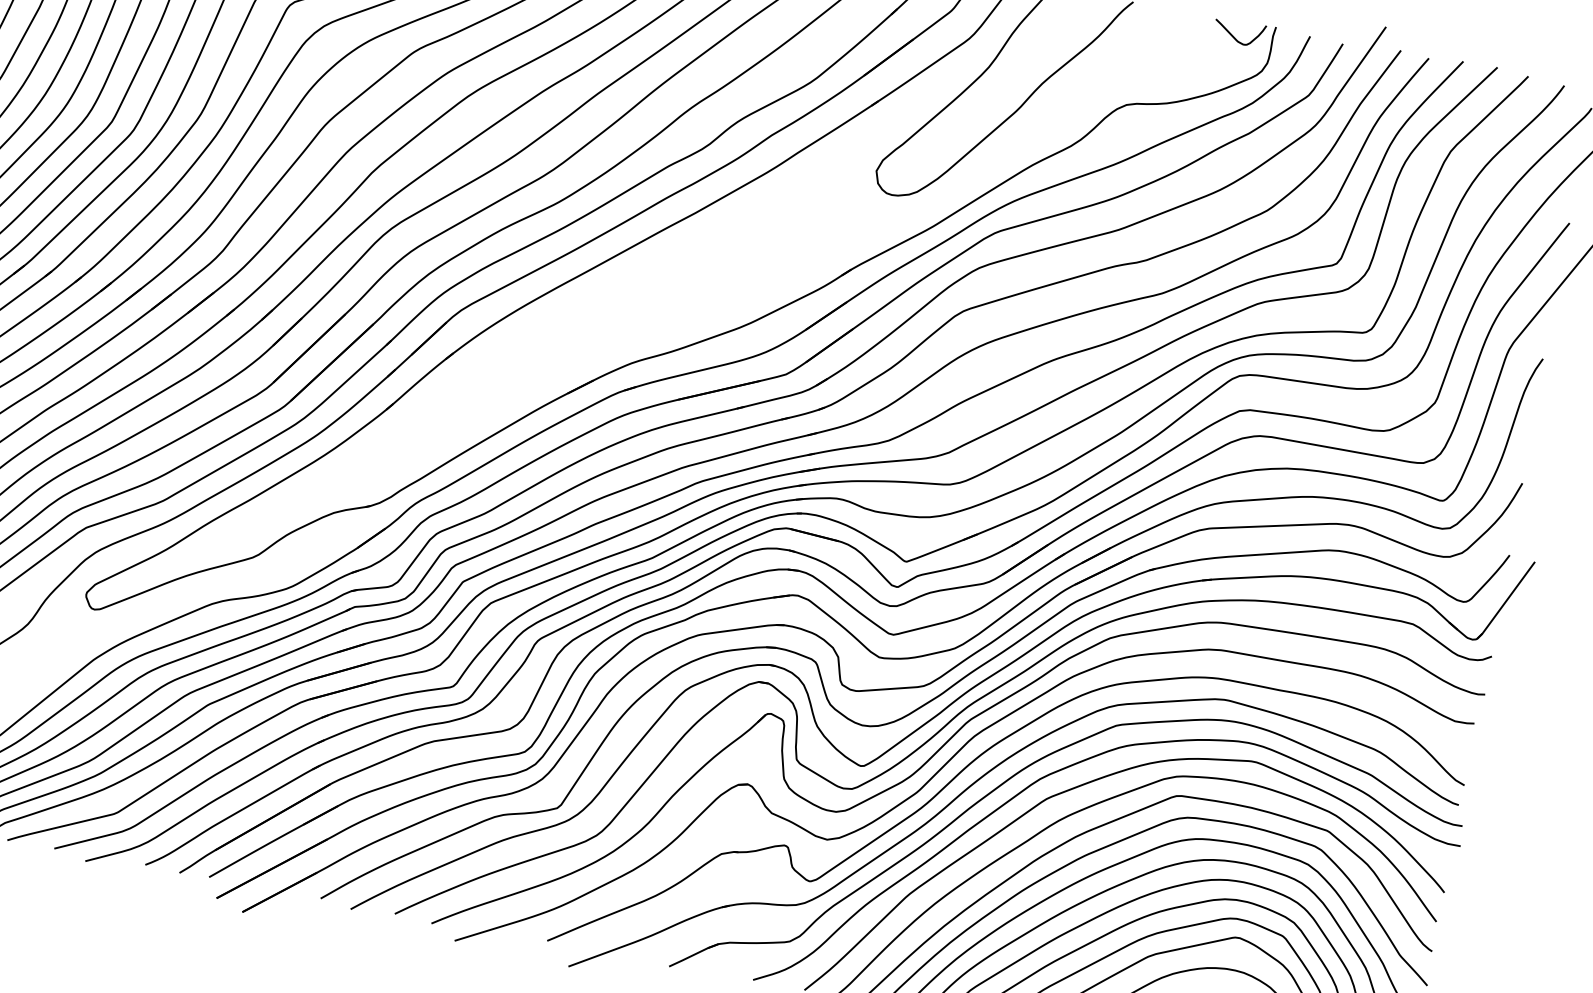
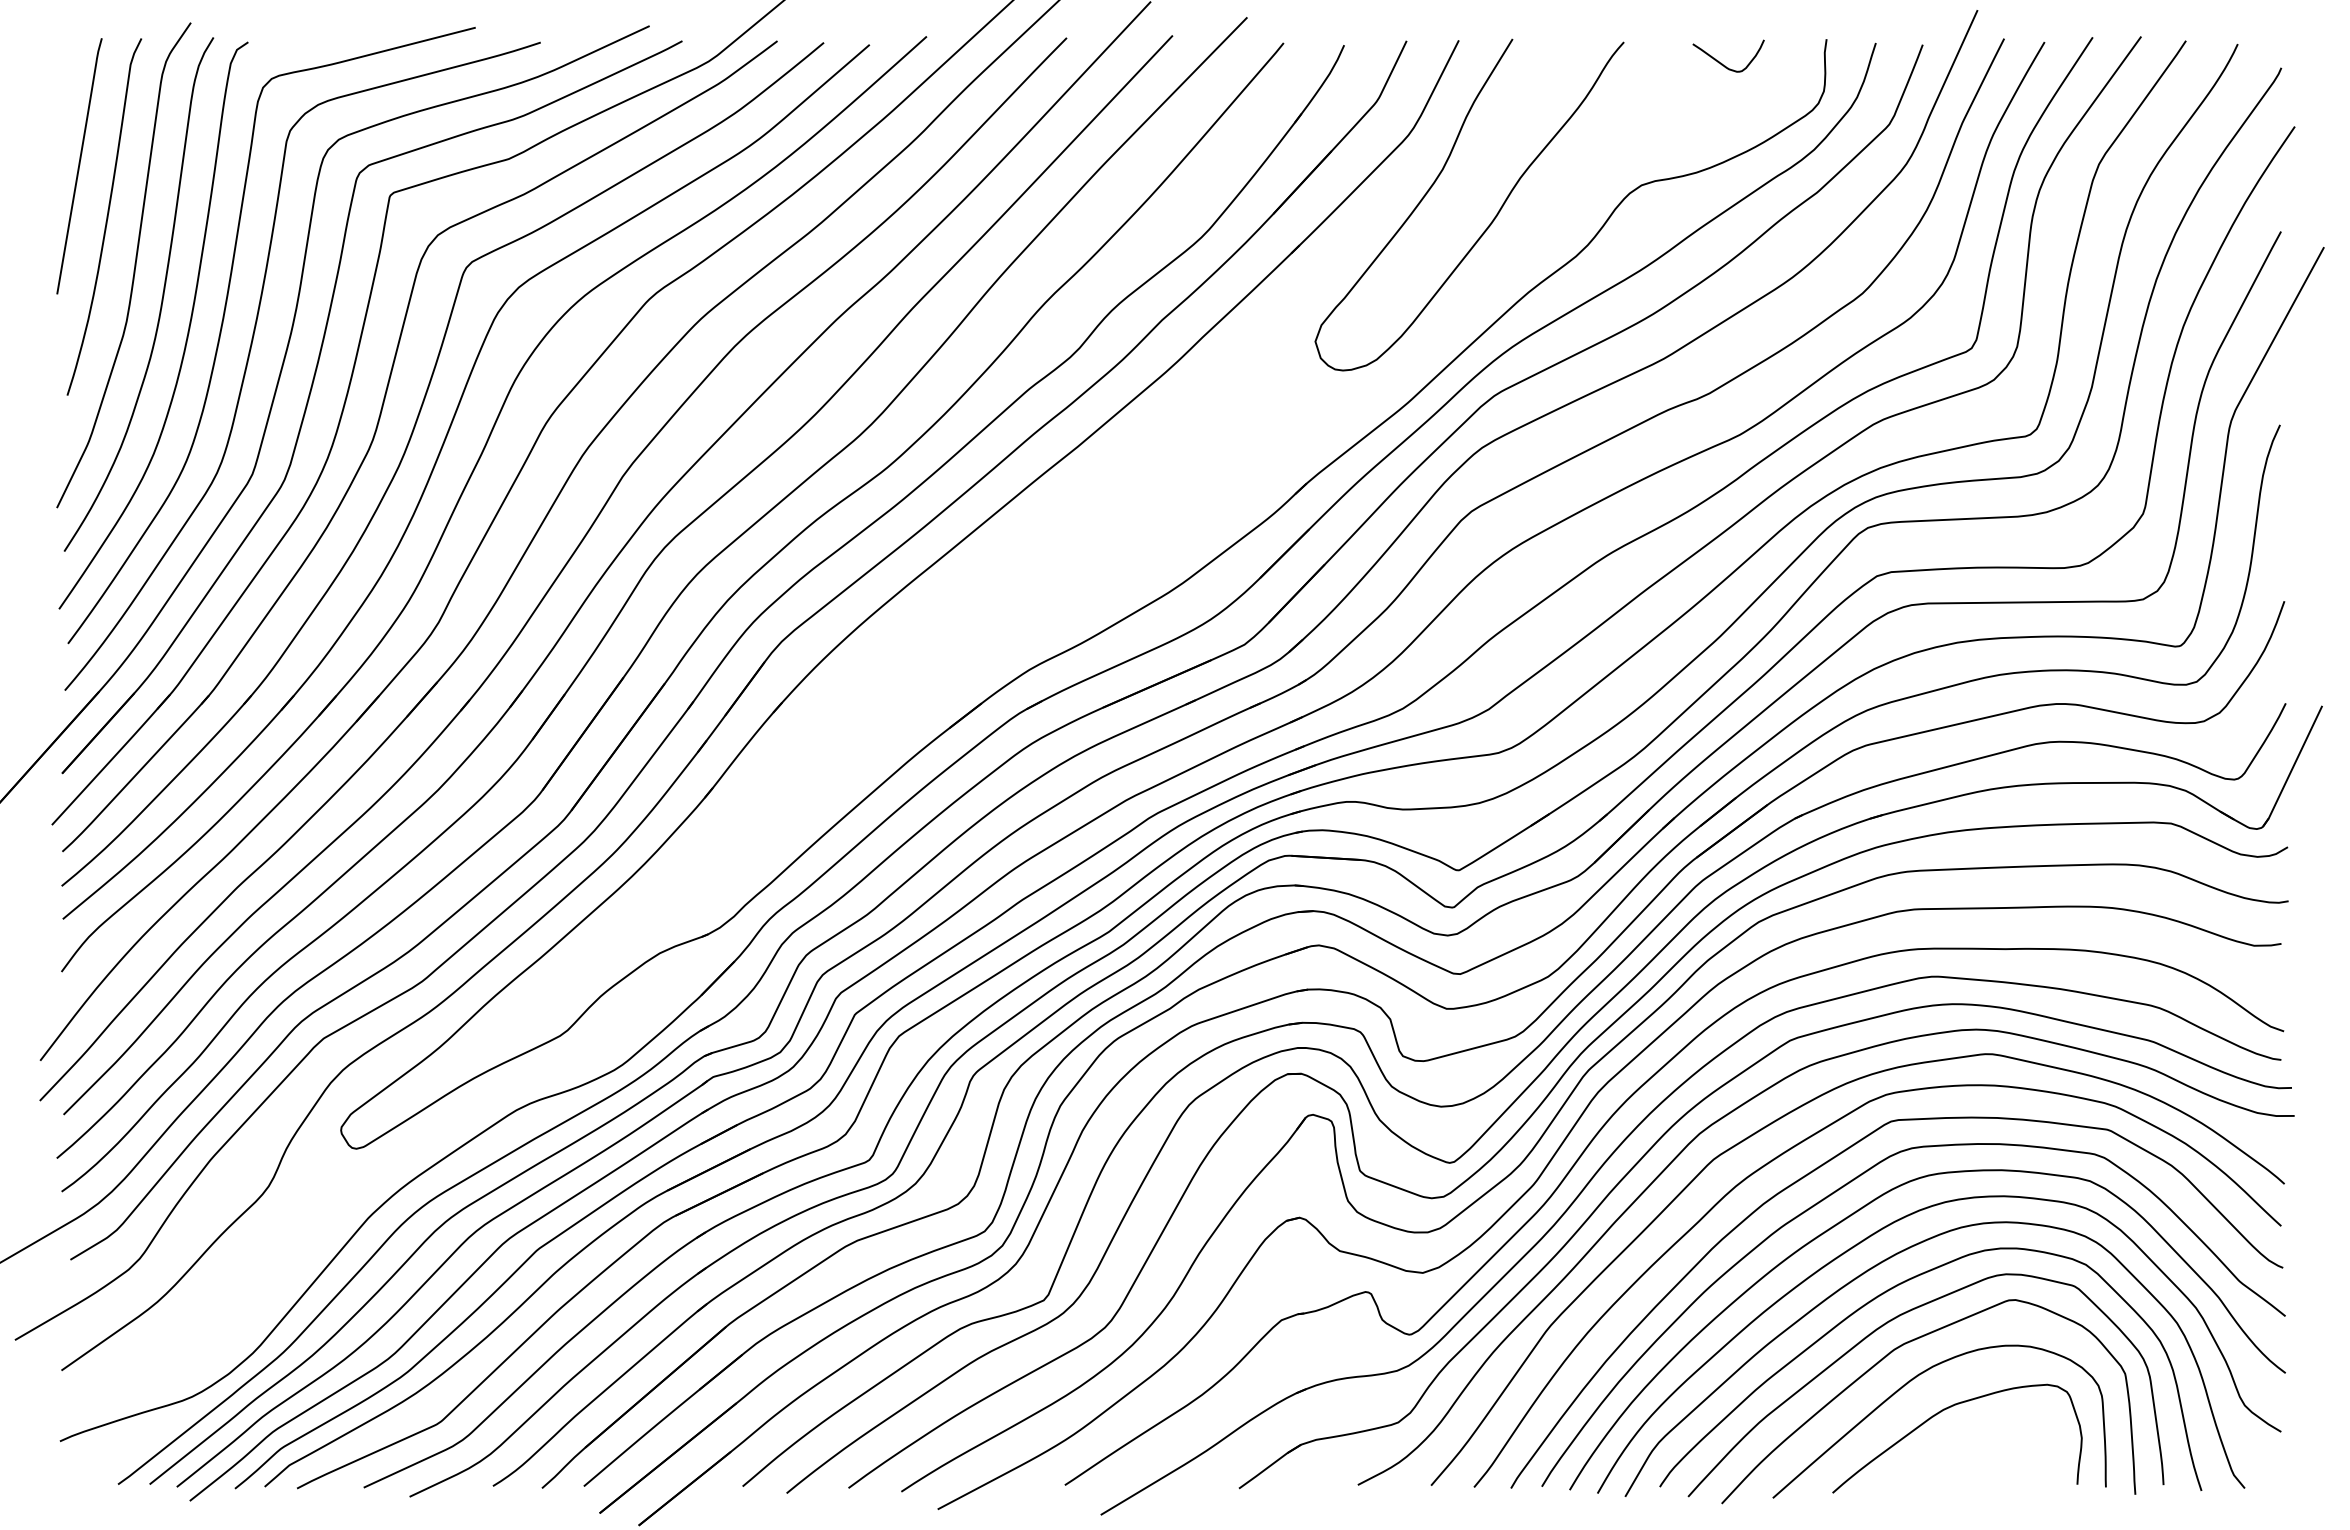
curve: (1233, 35) -> (1721, 62), moved

